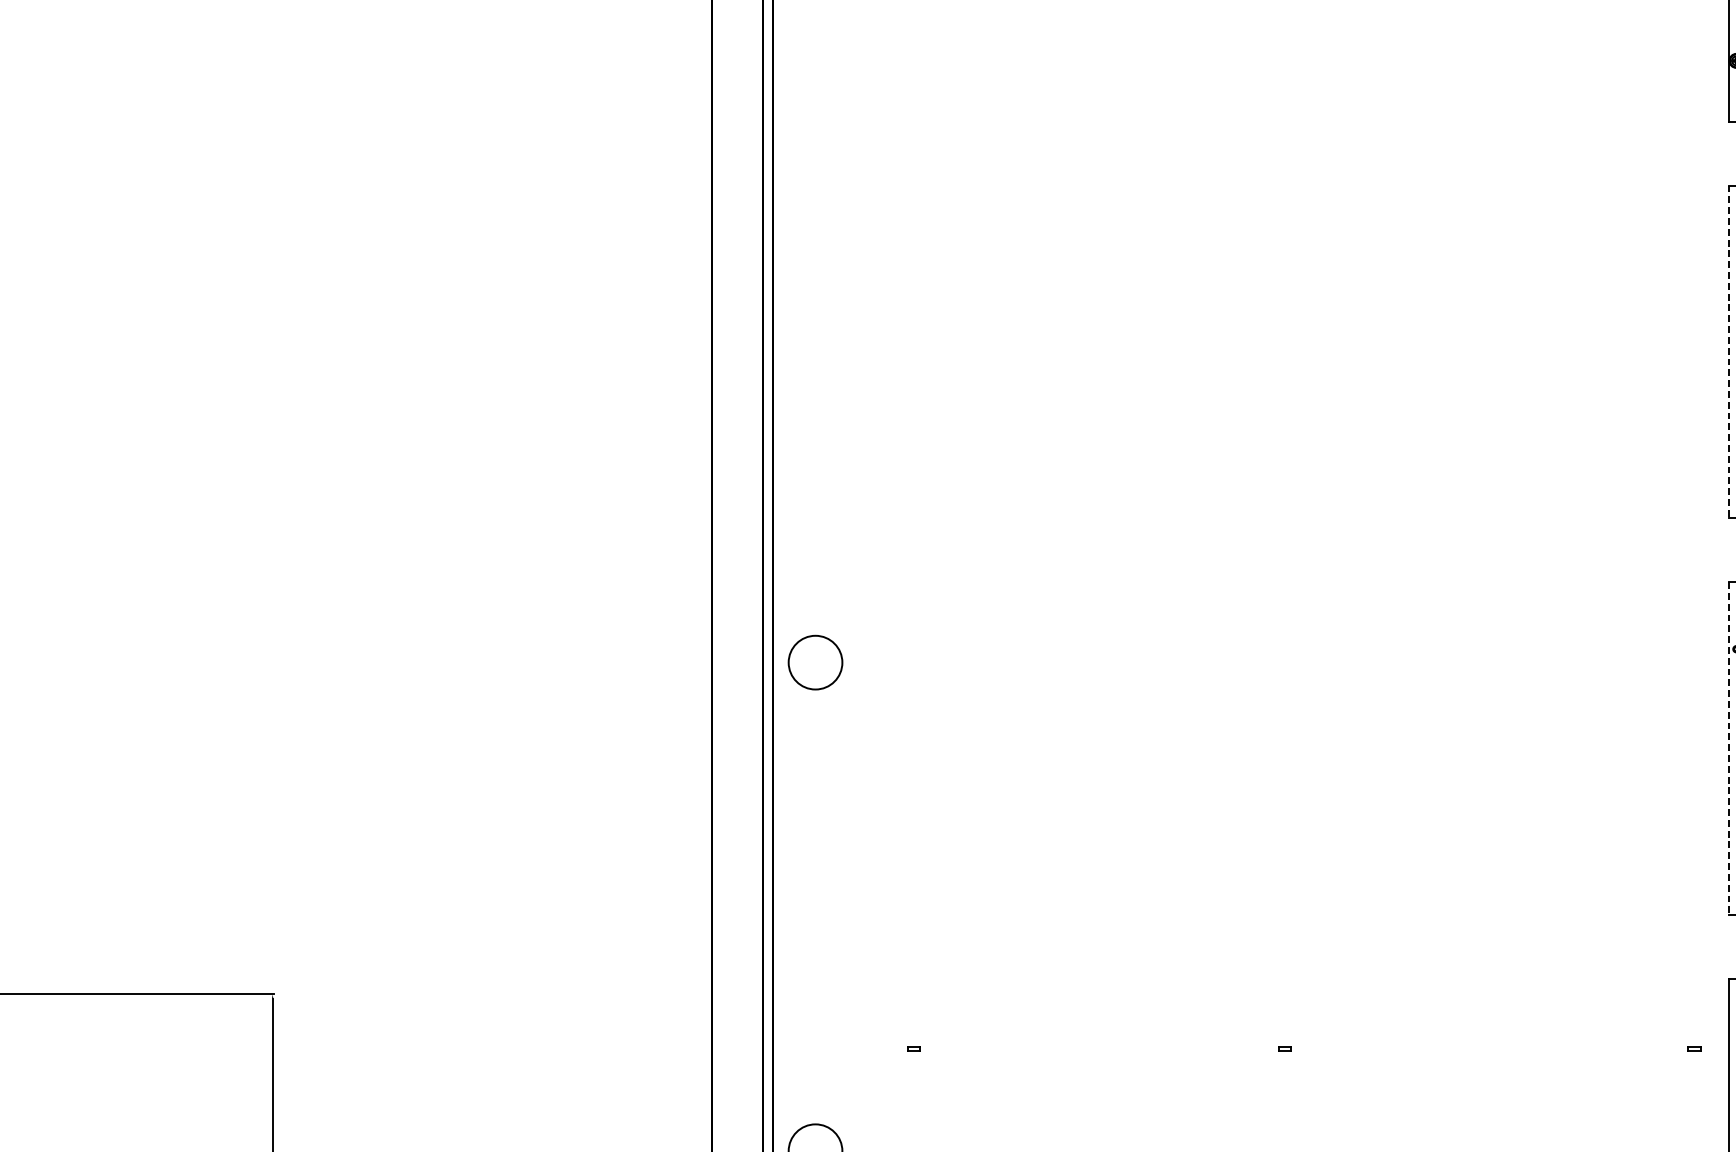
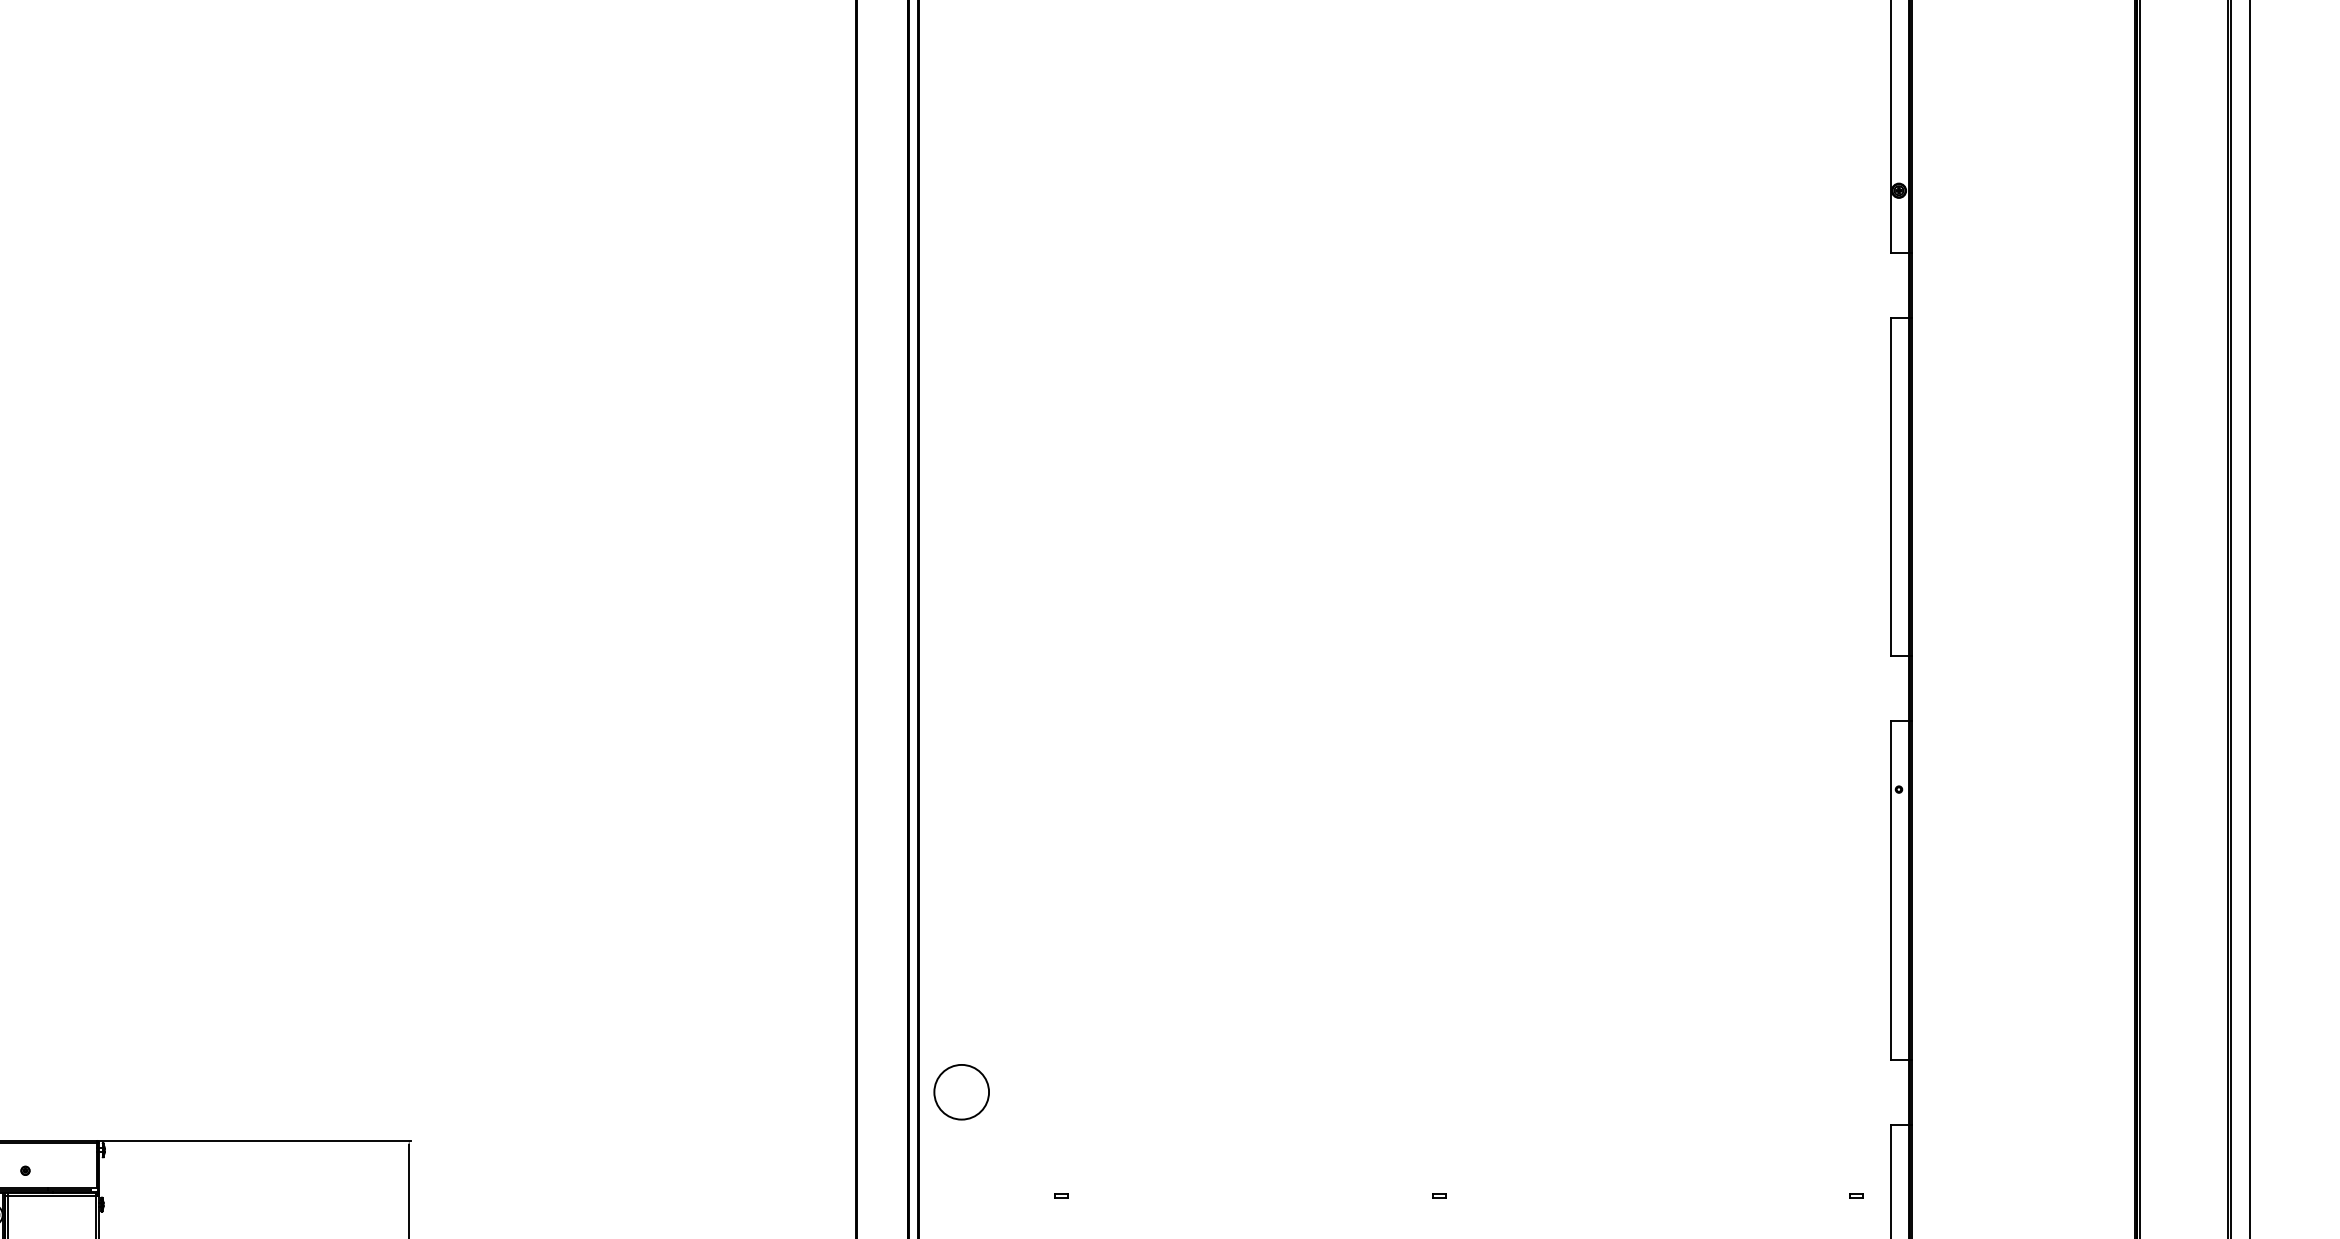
line: (1729, 352) -> (1891, 487), dashed -> solid
circle: (815, 662) -> (961, 1092), moved
line: (1729, 748) -> (1891, 890), dashed -> solid

